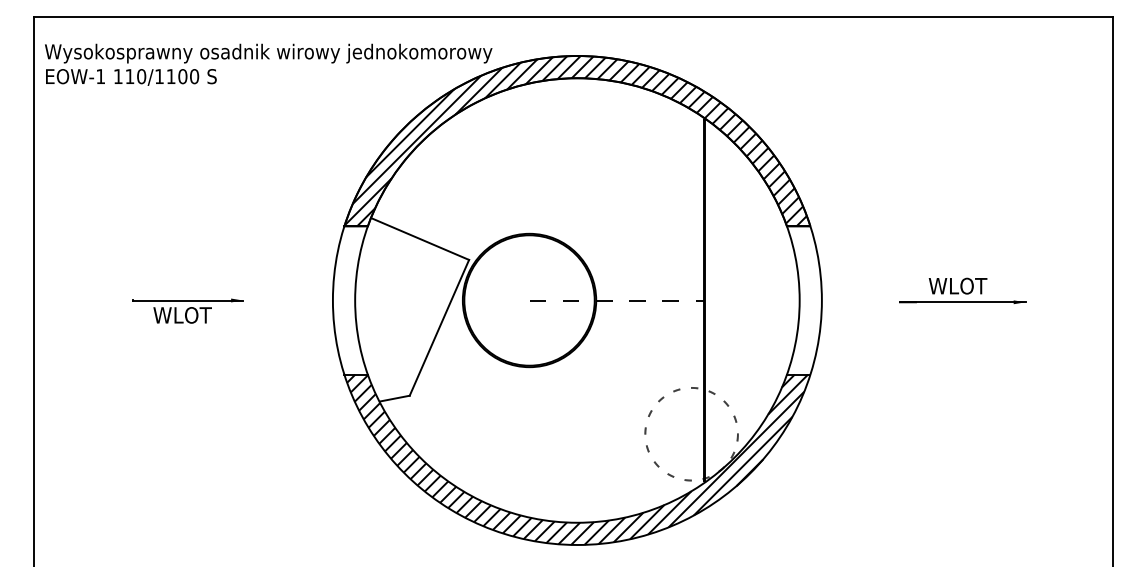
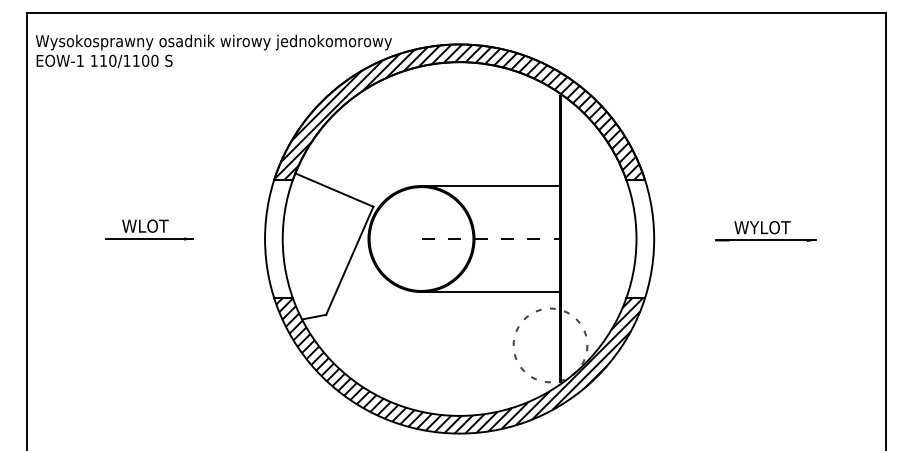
line: (616, 233) -> (490, 185), added
text: (957, 285) -> (762, 227), WLOT -> WYLOT
text: (182, 315) -> (145, 226), moved
line: (616, 367) -> (490, 292), added

